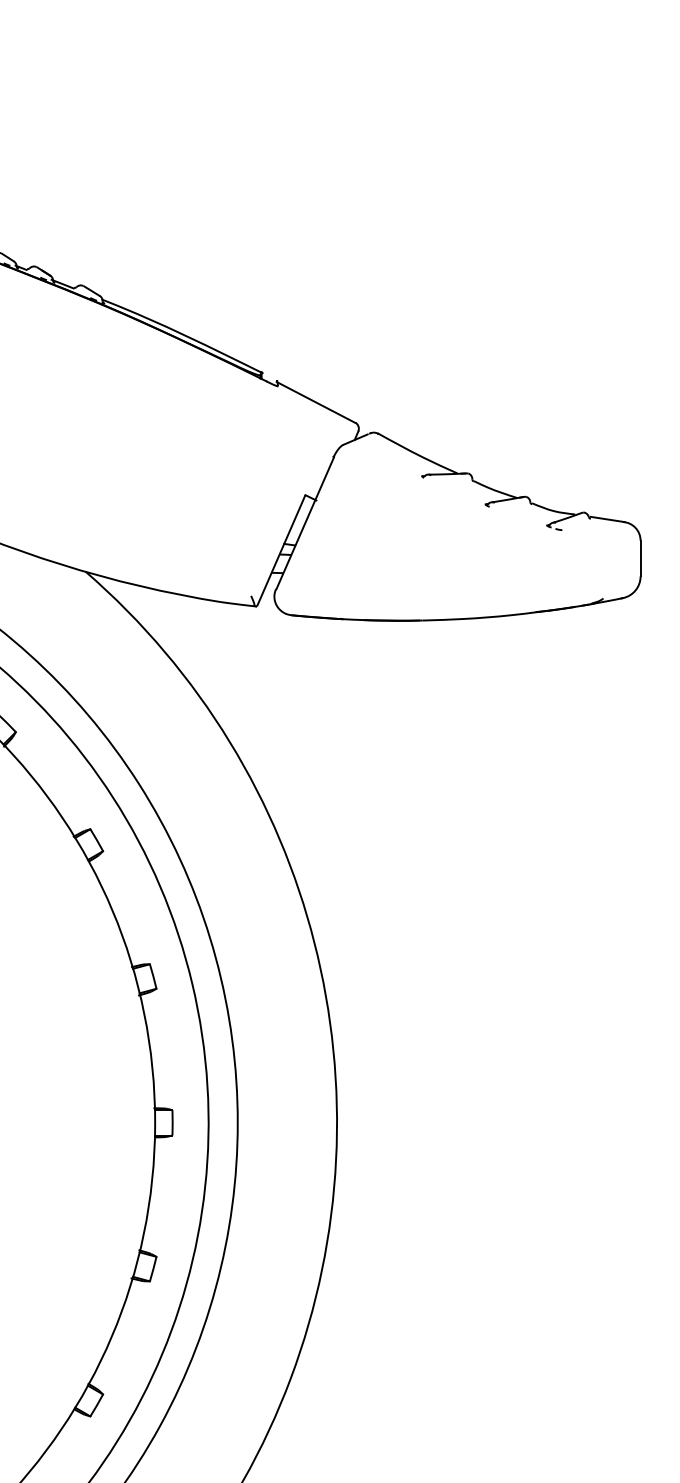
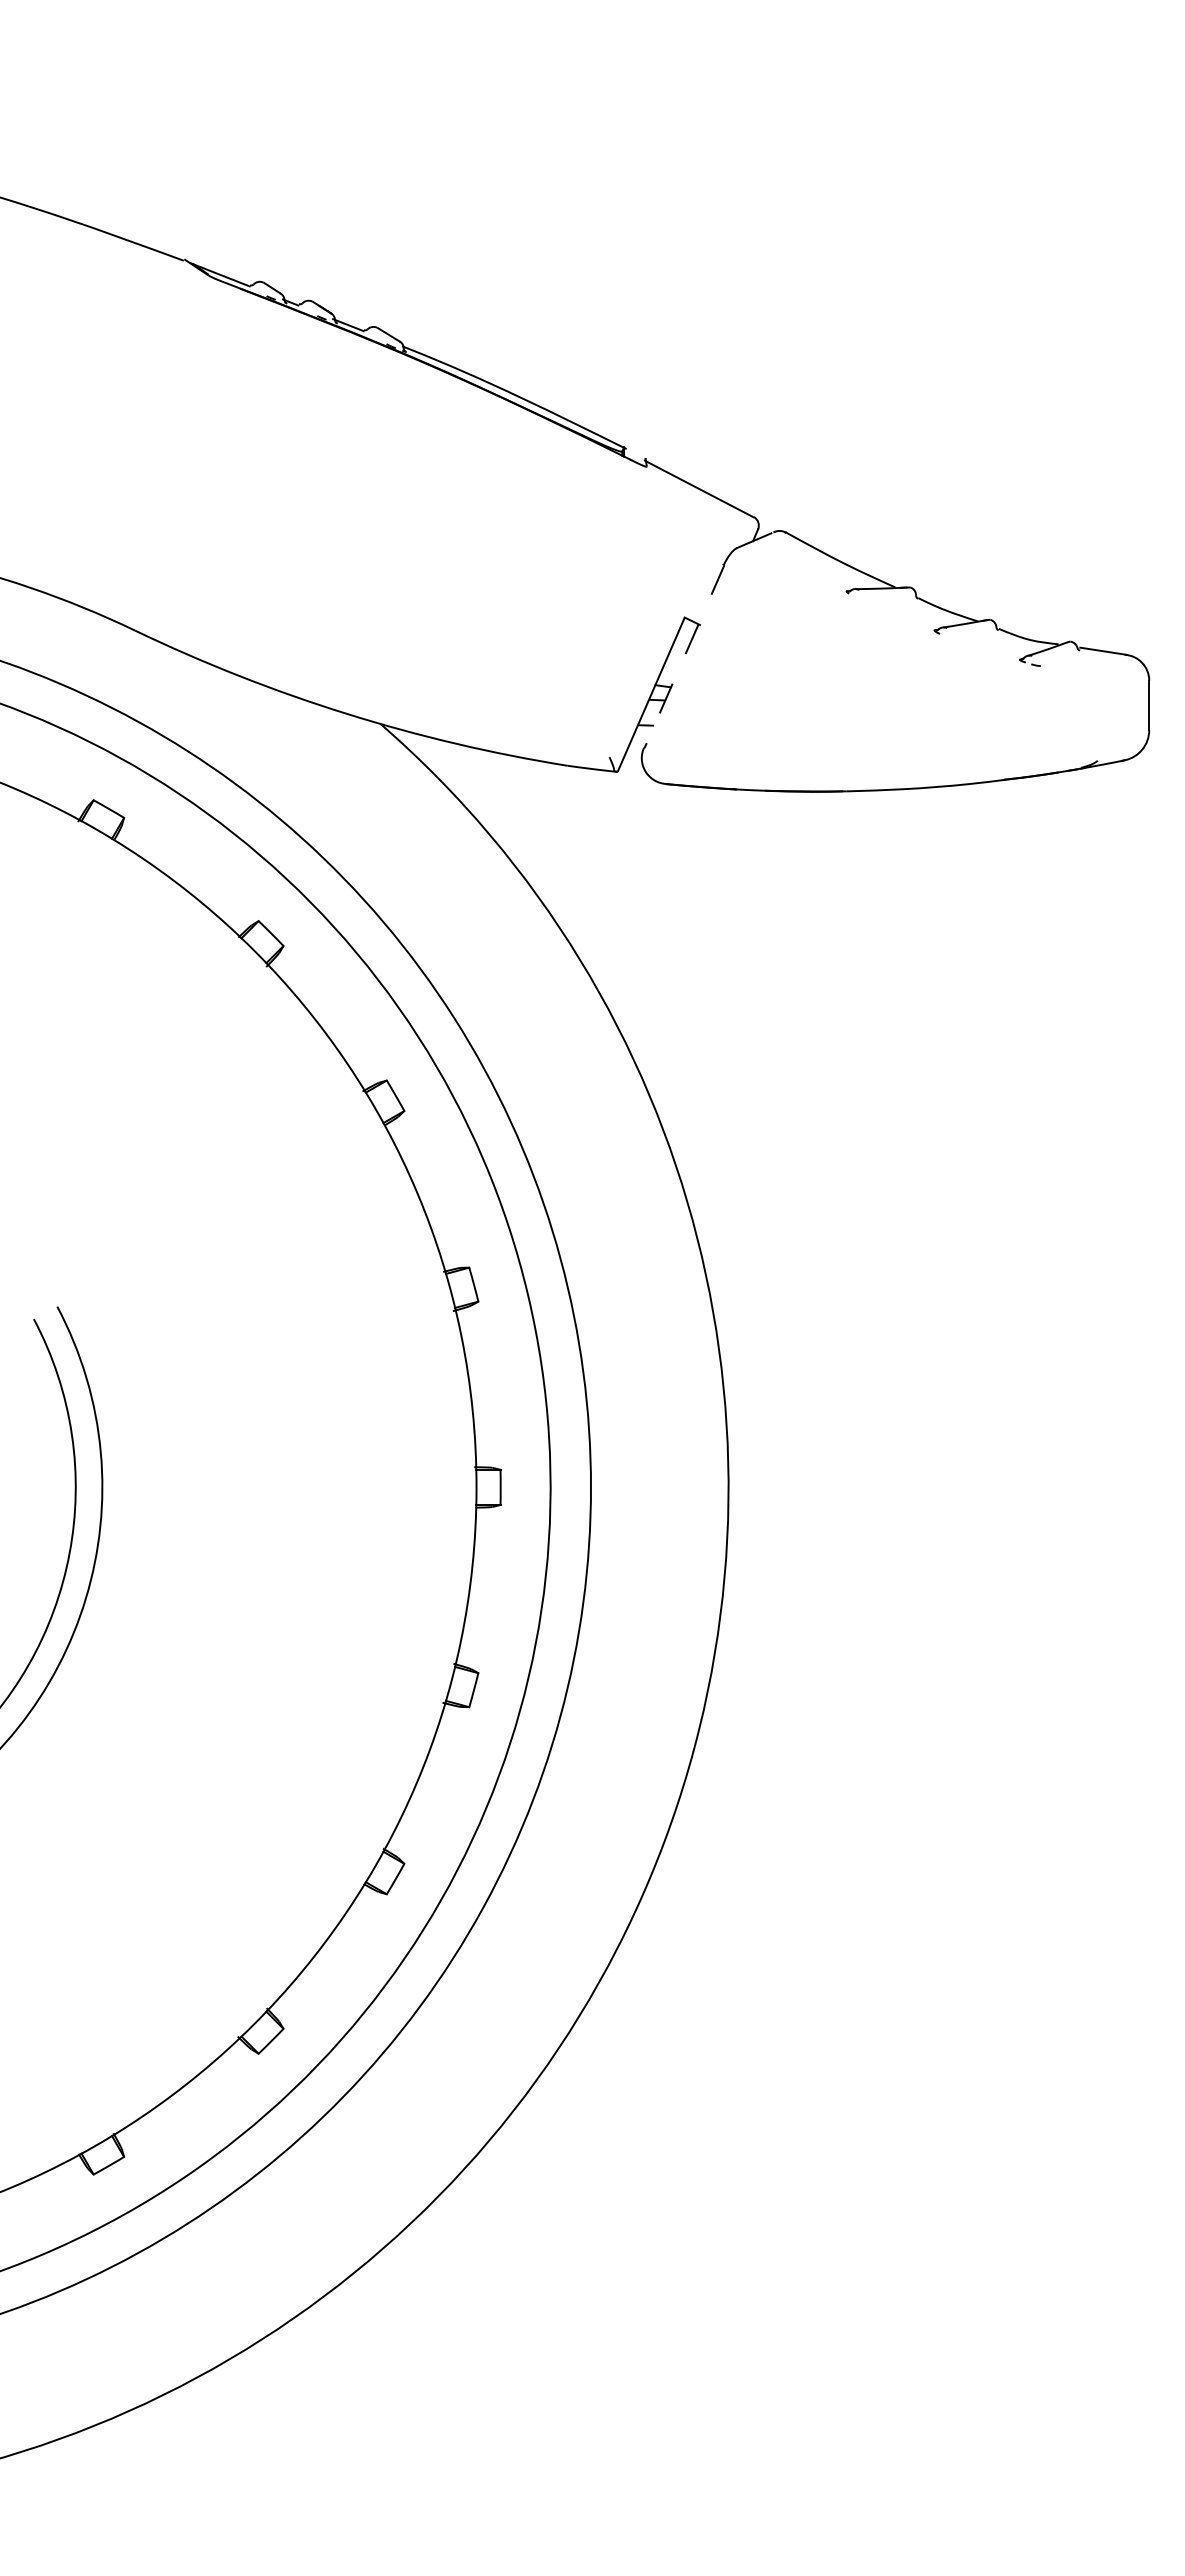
line: (305, 523) -> (684, 656), solid -> dashed

